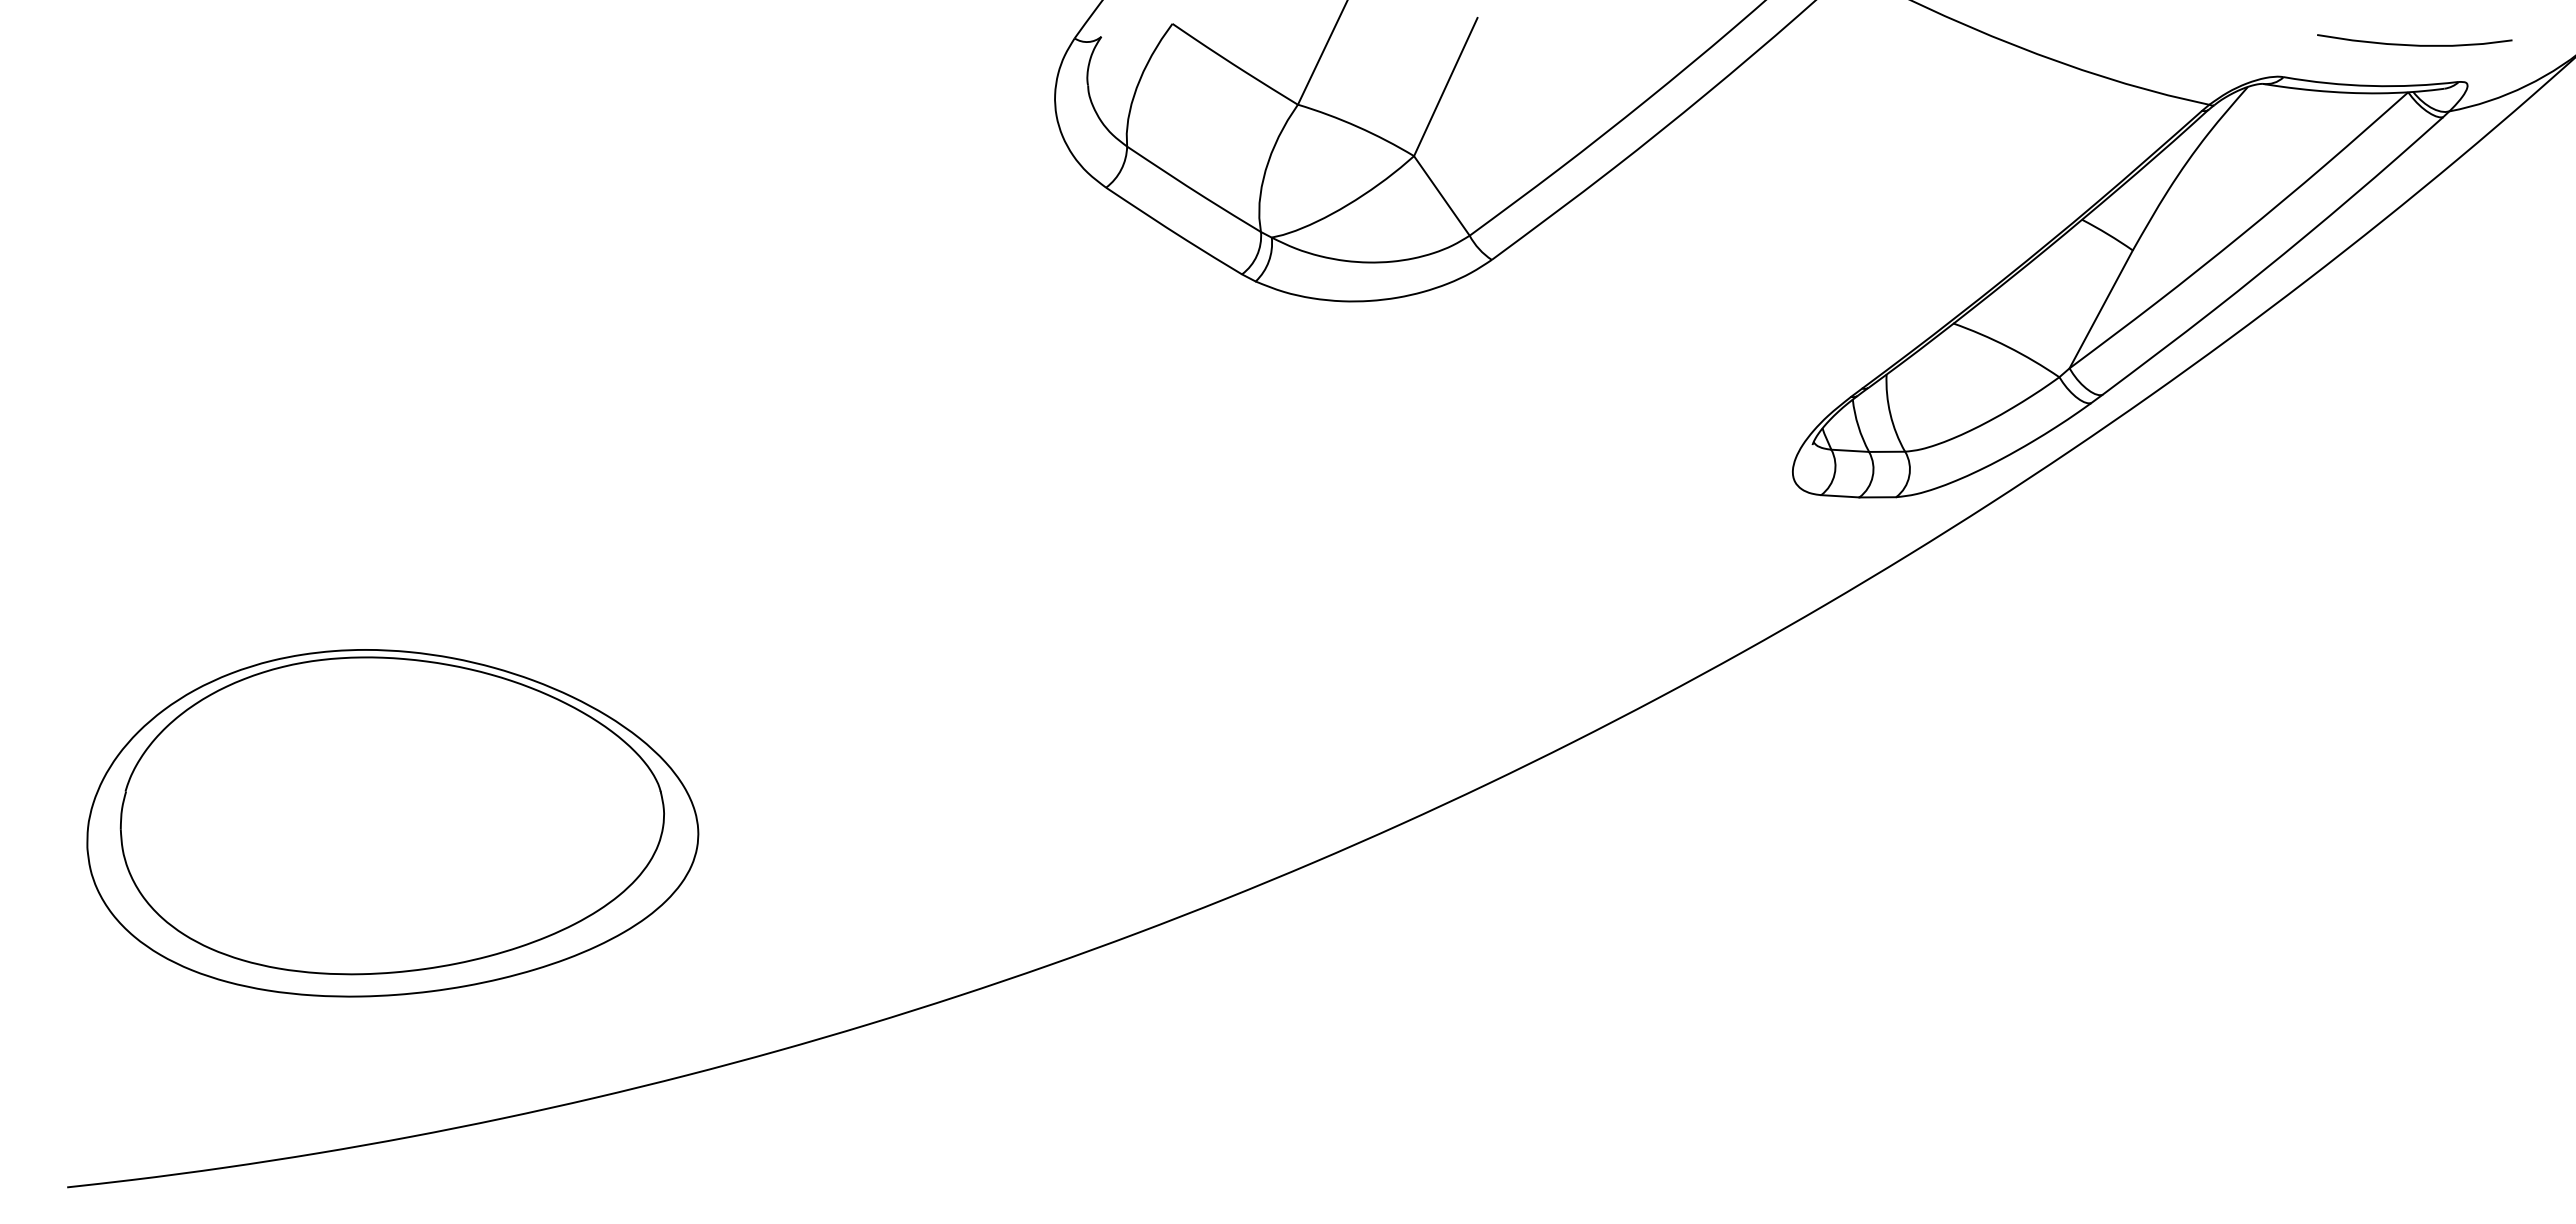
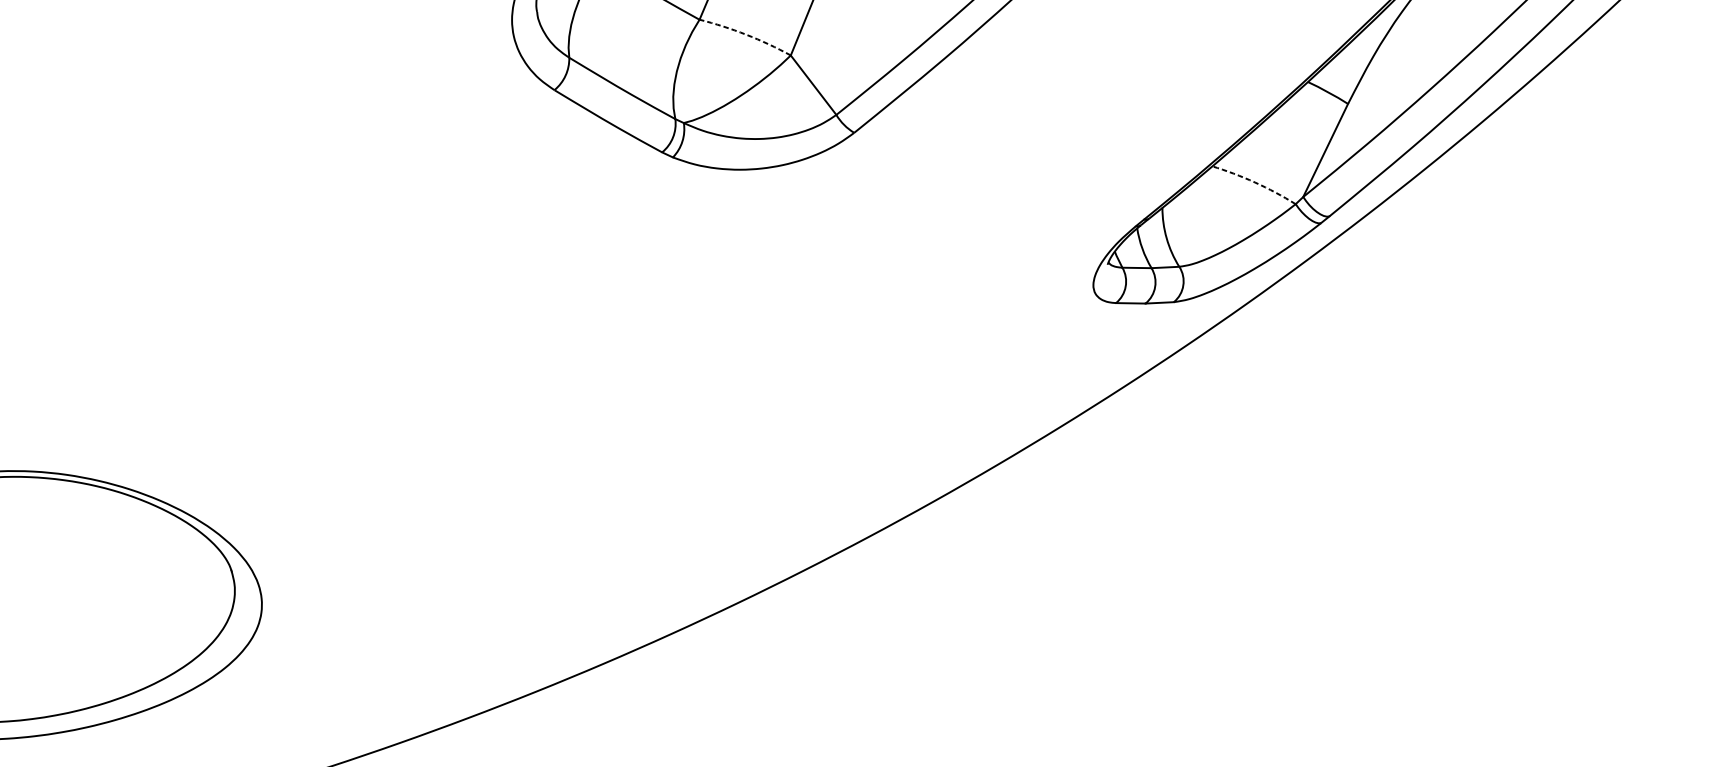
arc: (1357, 126) -> (746, 34), solid -> dashed
arc: (2007, 346) -> (1254, 182), solid -> dashed

